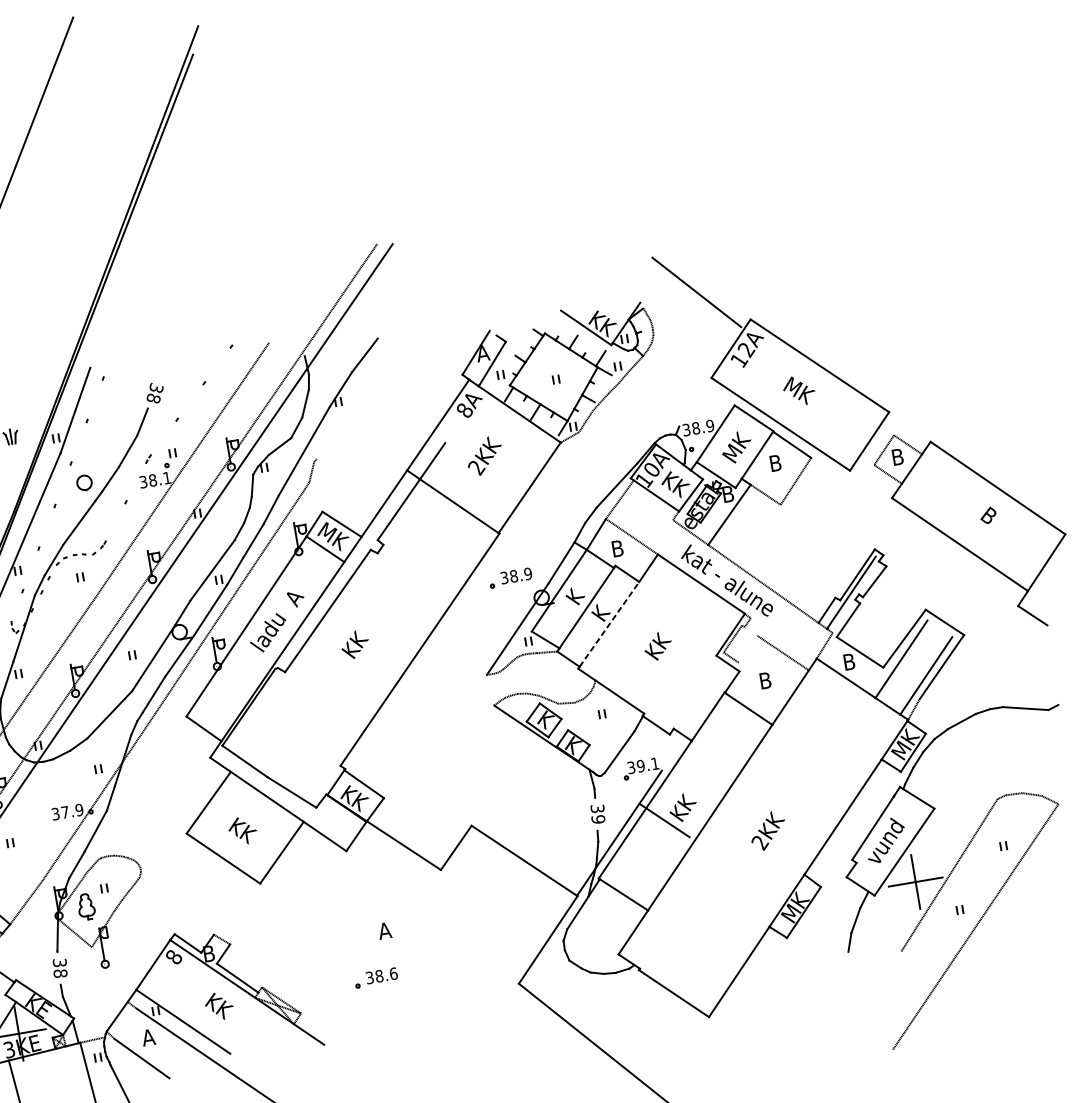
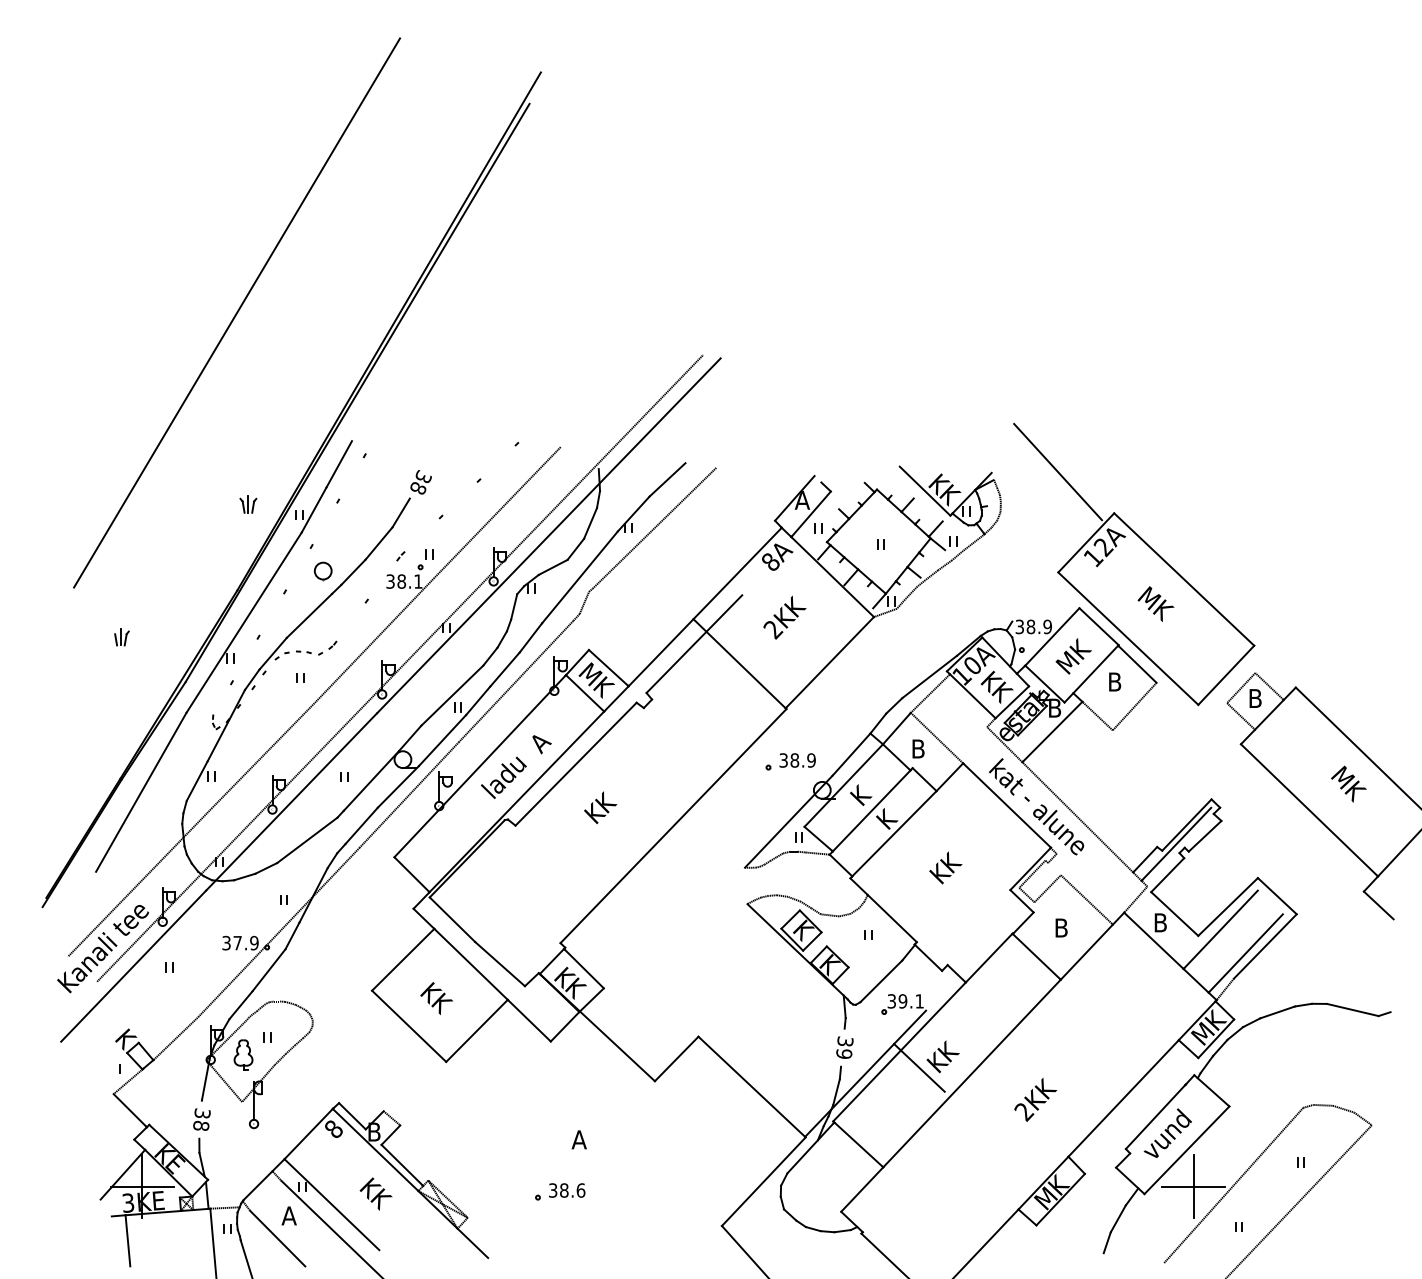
line: (360, 397) -> (654, 527), added
text: (989, 516) -> (1348, 783), B -> MK
line: (609, 624) -> (894, 833), dashed -> solid
line: (747, 649) -> (1047, 888), added

